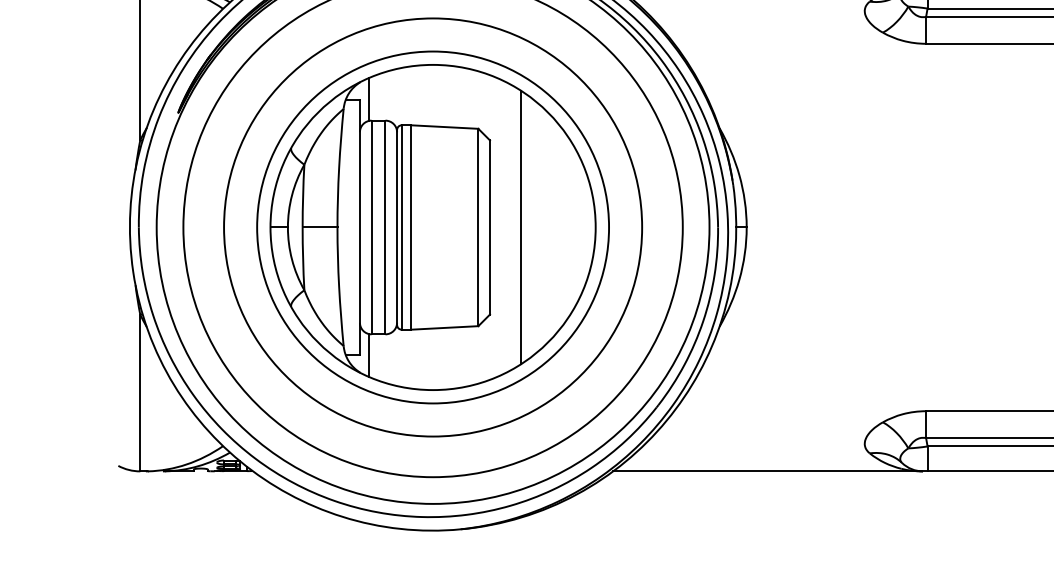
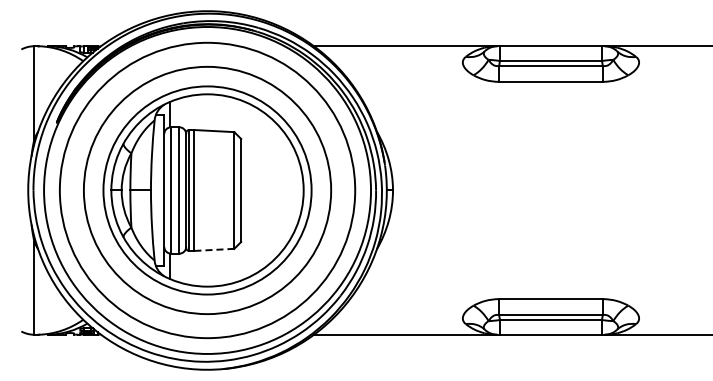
line: (520, 227) -> (259, 190), removed
line: (444, 327) -> (214, 249), solid -> dashed

